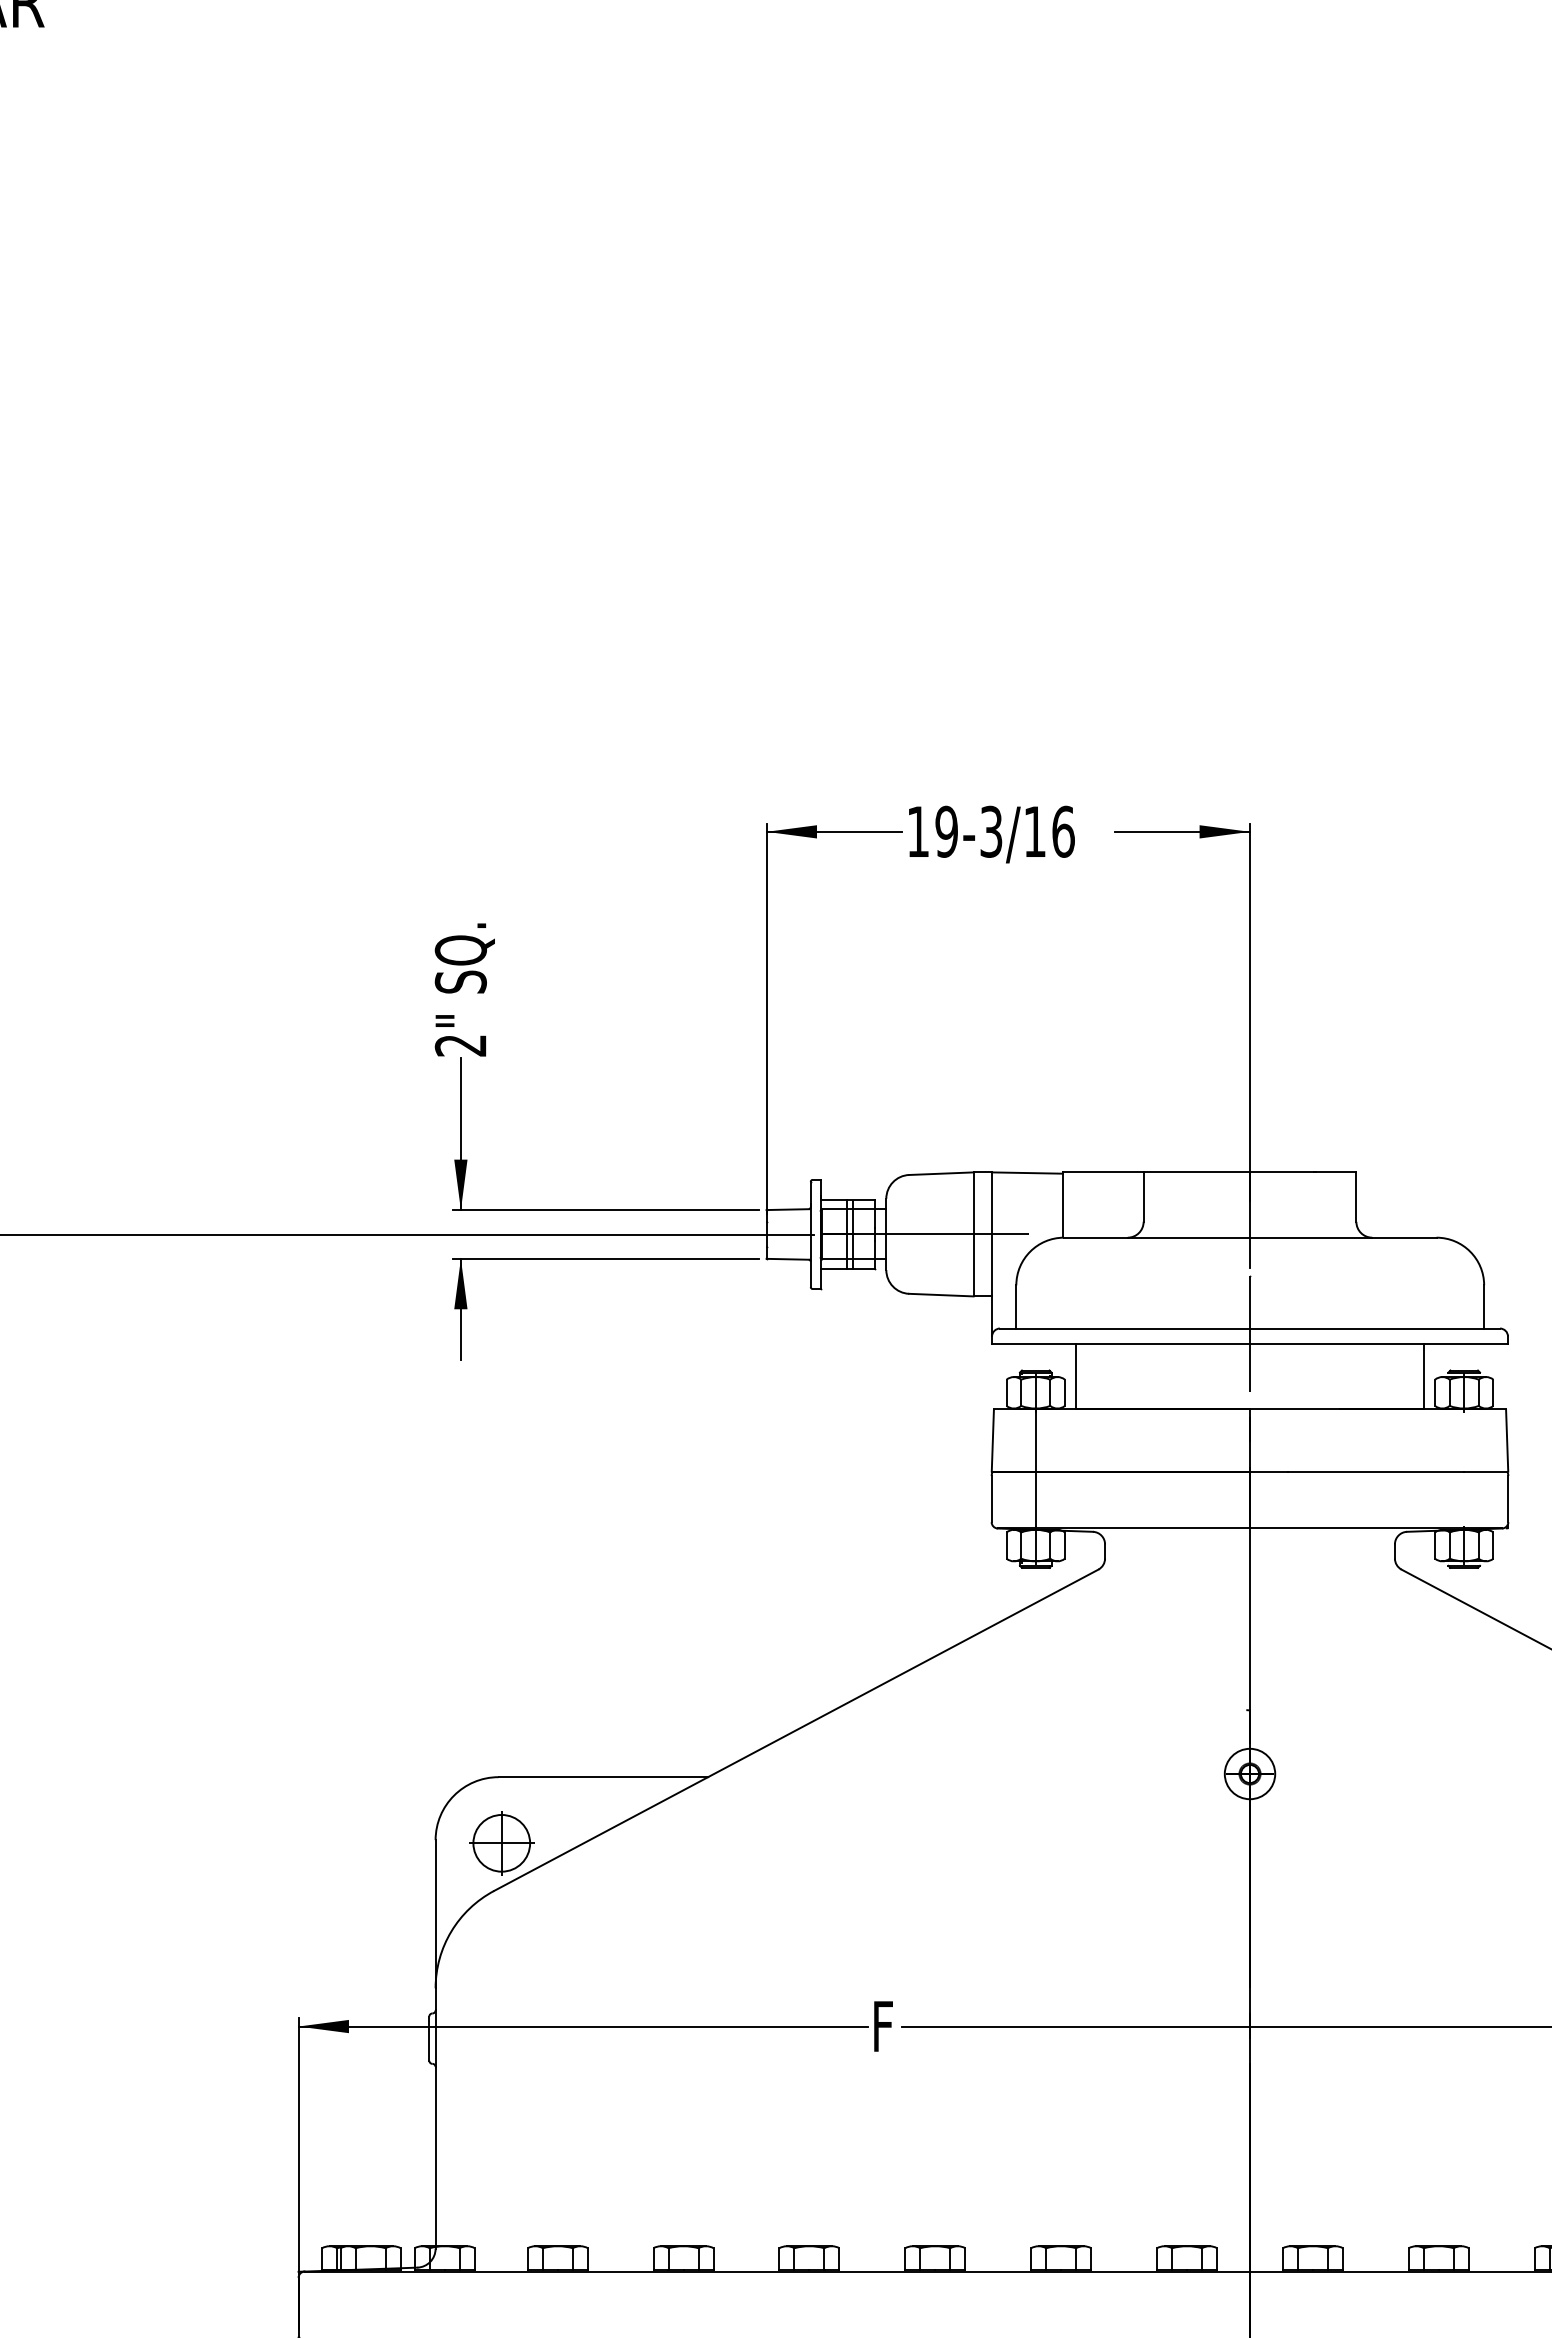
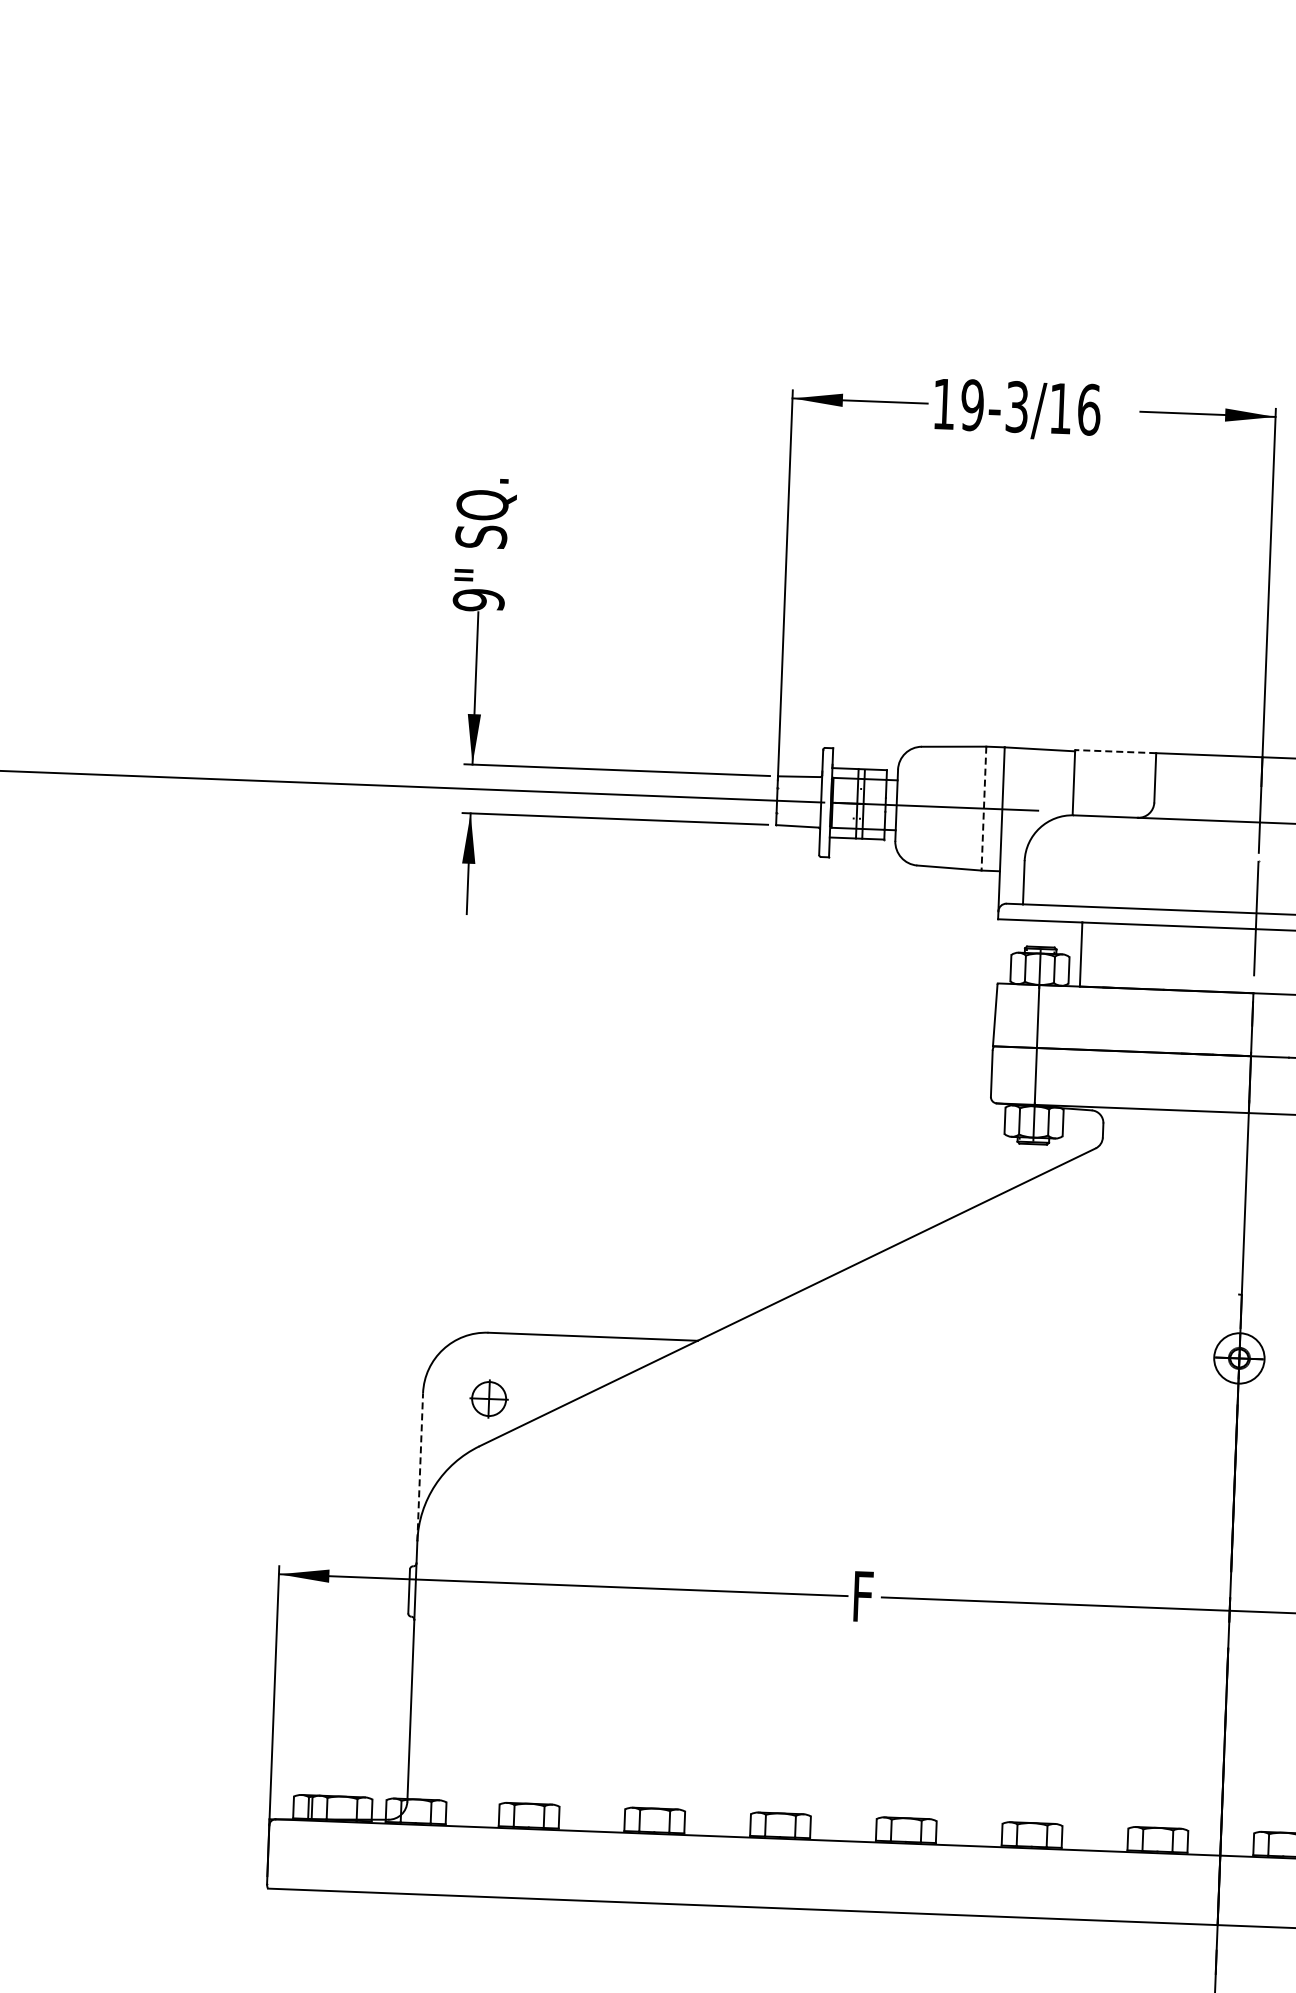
text: (460, 1045) -> (478, 600), 2" -> 9"
line: (1103, 1172) -> (1116, 751), solid -> dashed
line: (973, 1234) -> (983, 808), solid -> dashed
part: (501, 1843) -> (488, 1399), size x0.6
line: (435, 1913) -> (420, 1466), solid -> dashed

